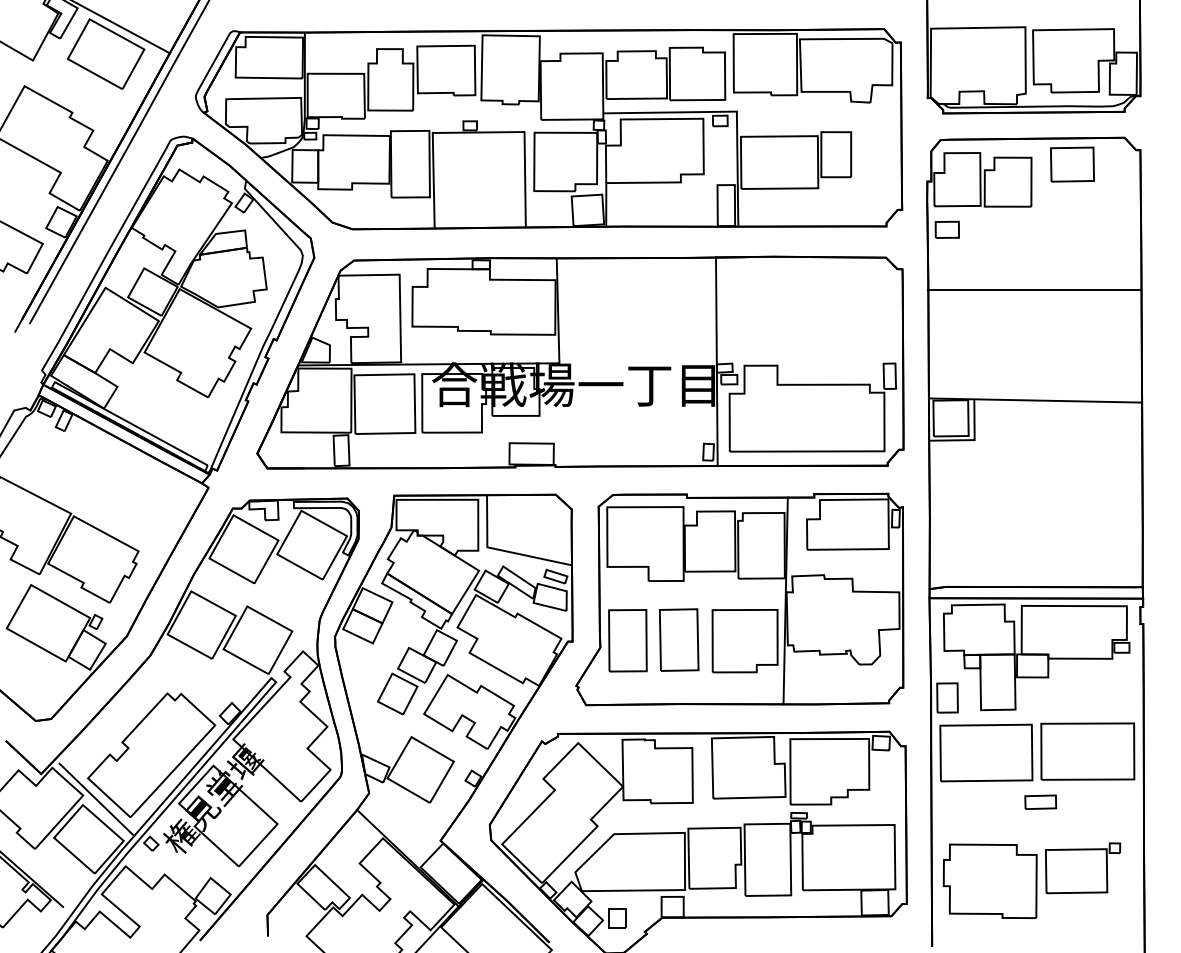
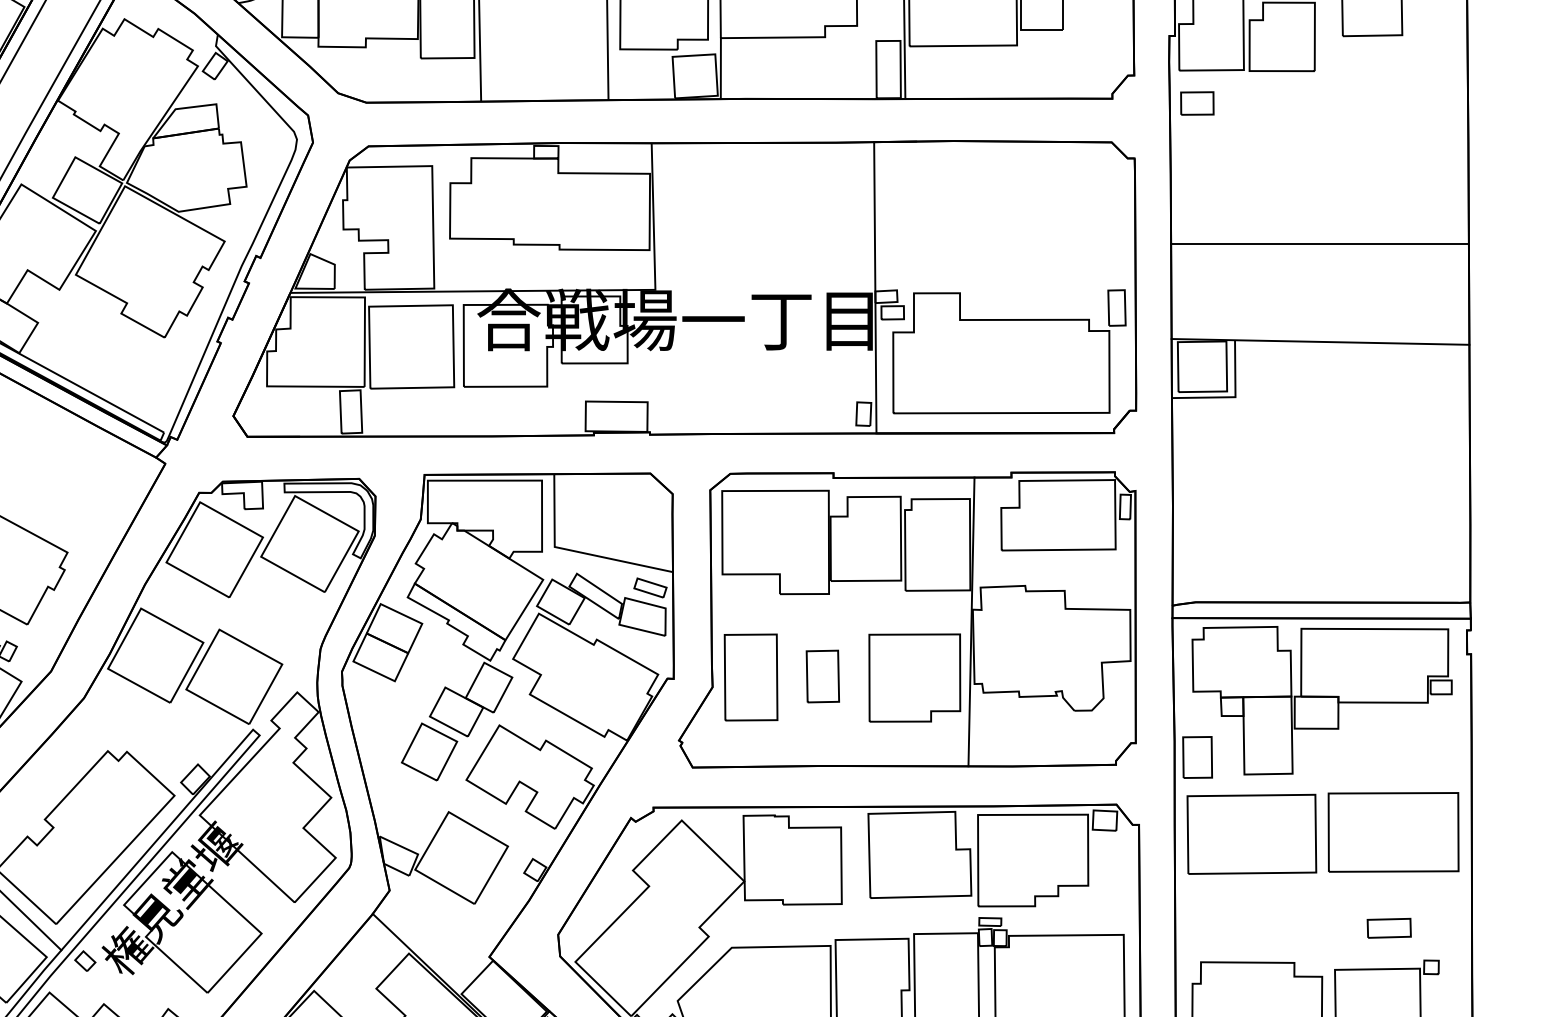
line: (1034, 290) -> (1319, 244), moved
part: (679, 639) -> (823, 675), size x0.6
part: (1040, 801) -> (1388, 927), moved

